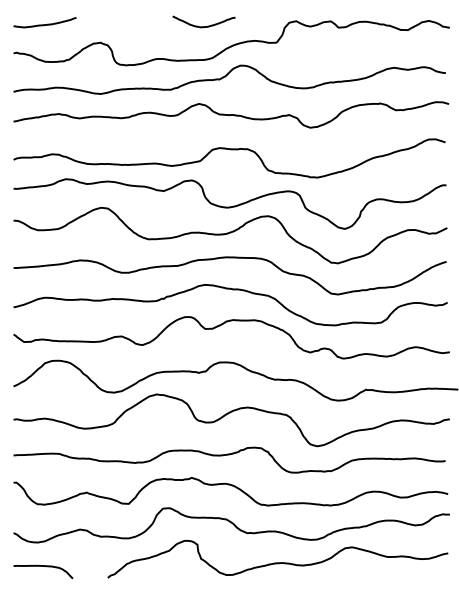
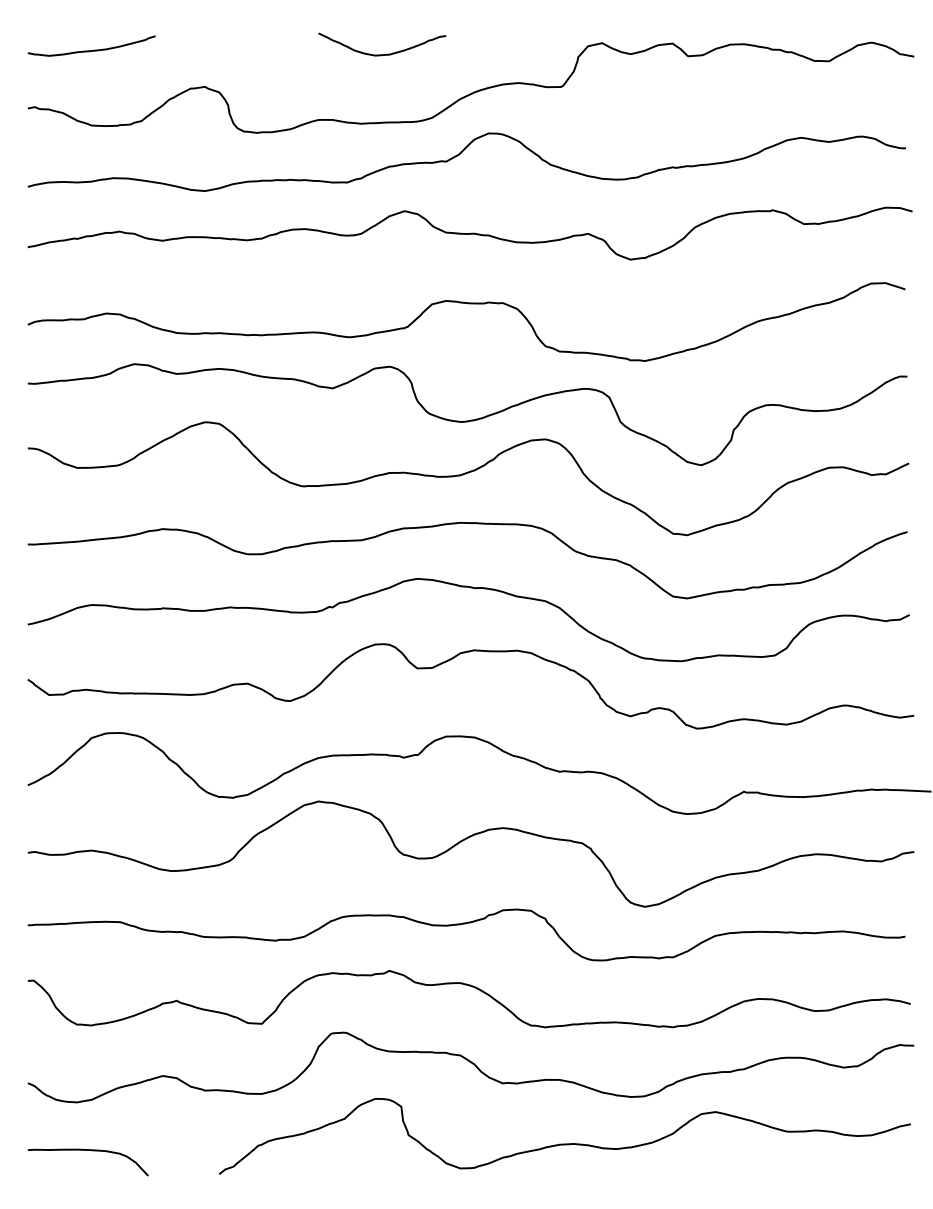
curve: (203, 26) -> (381, 53), moved

